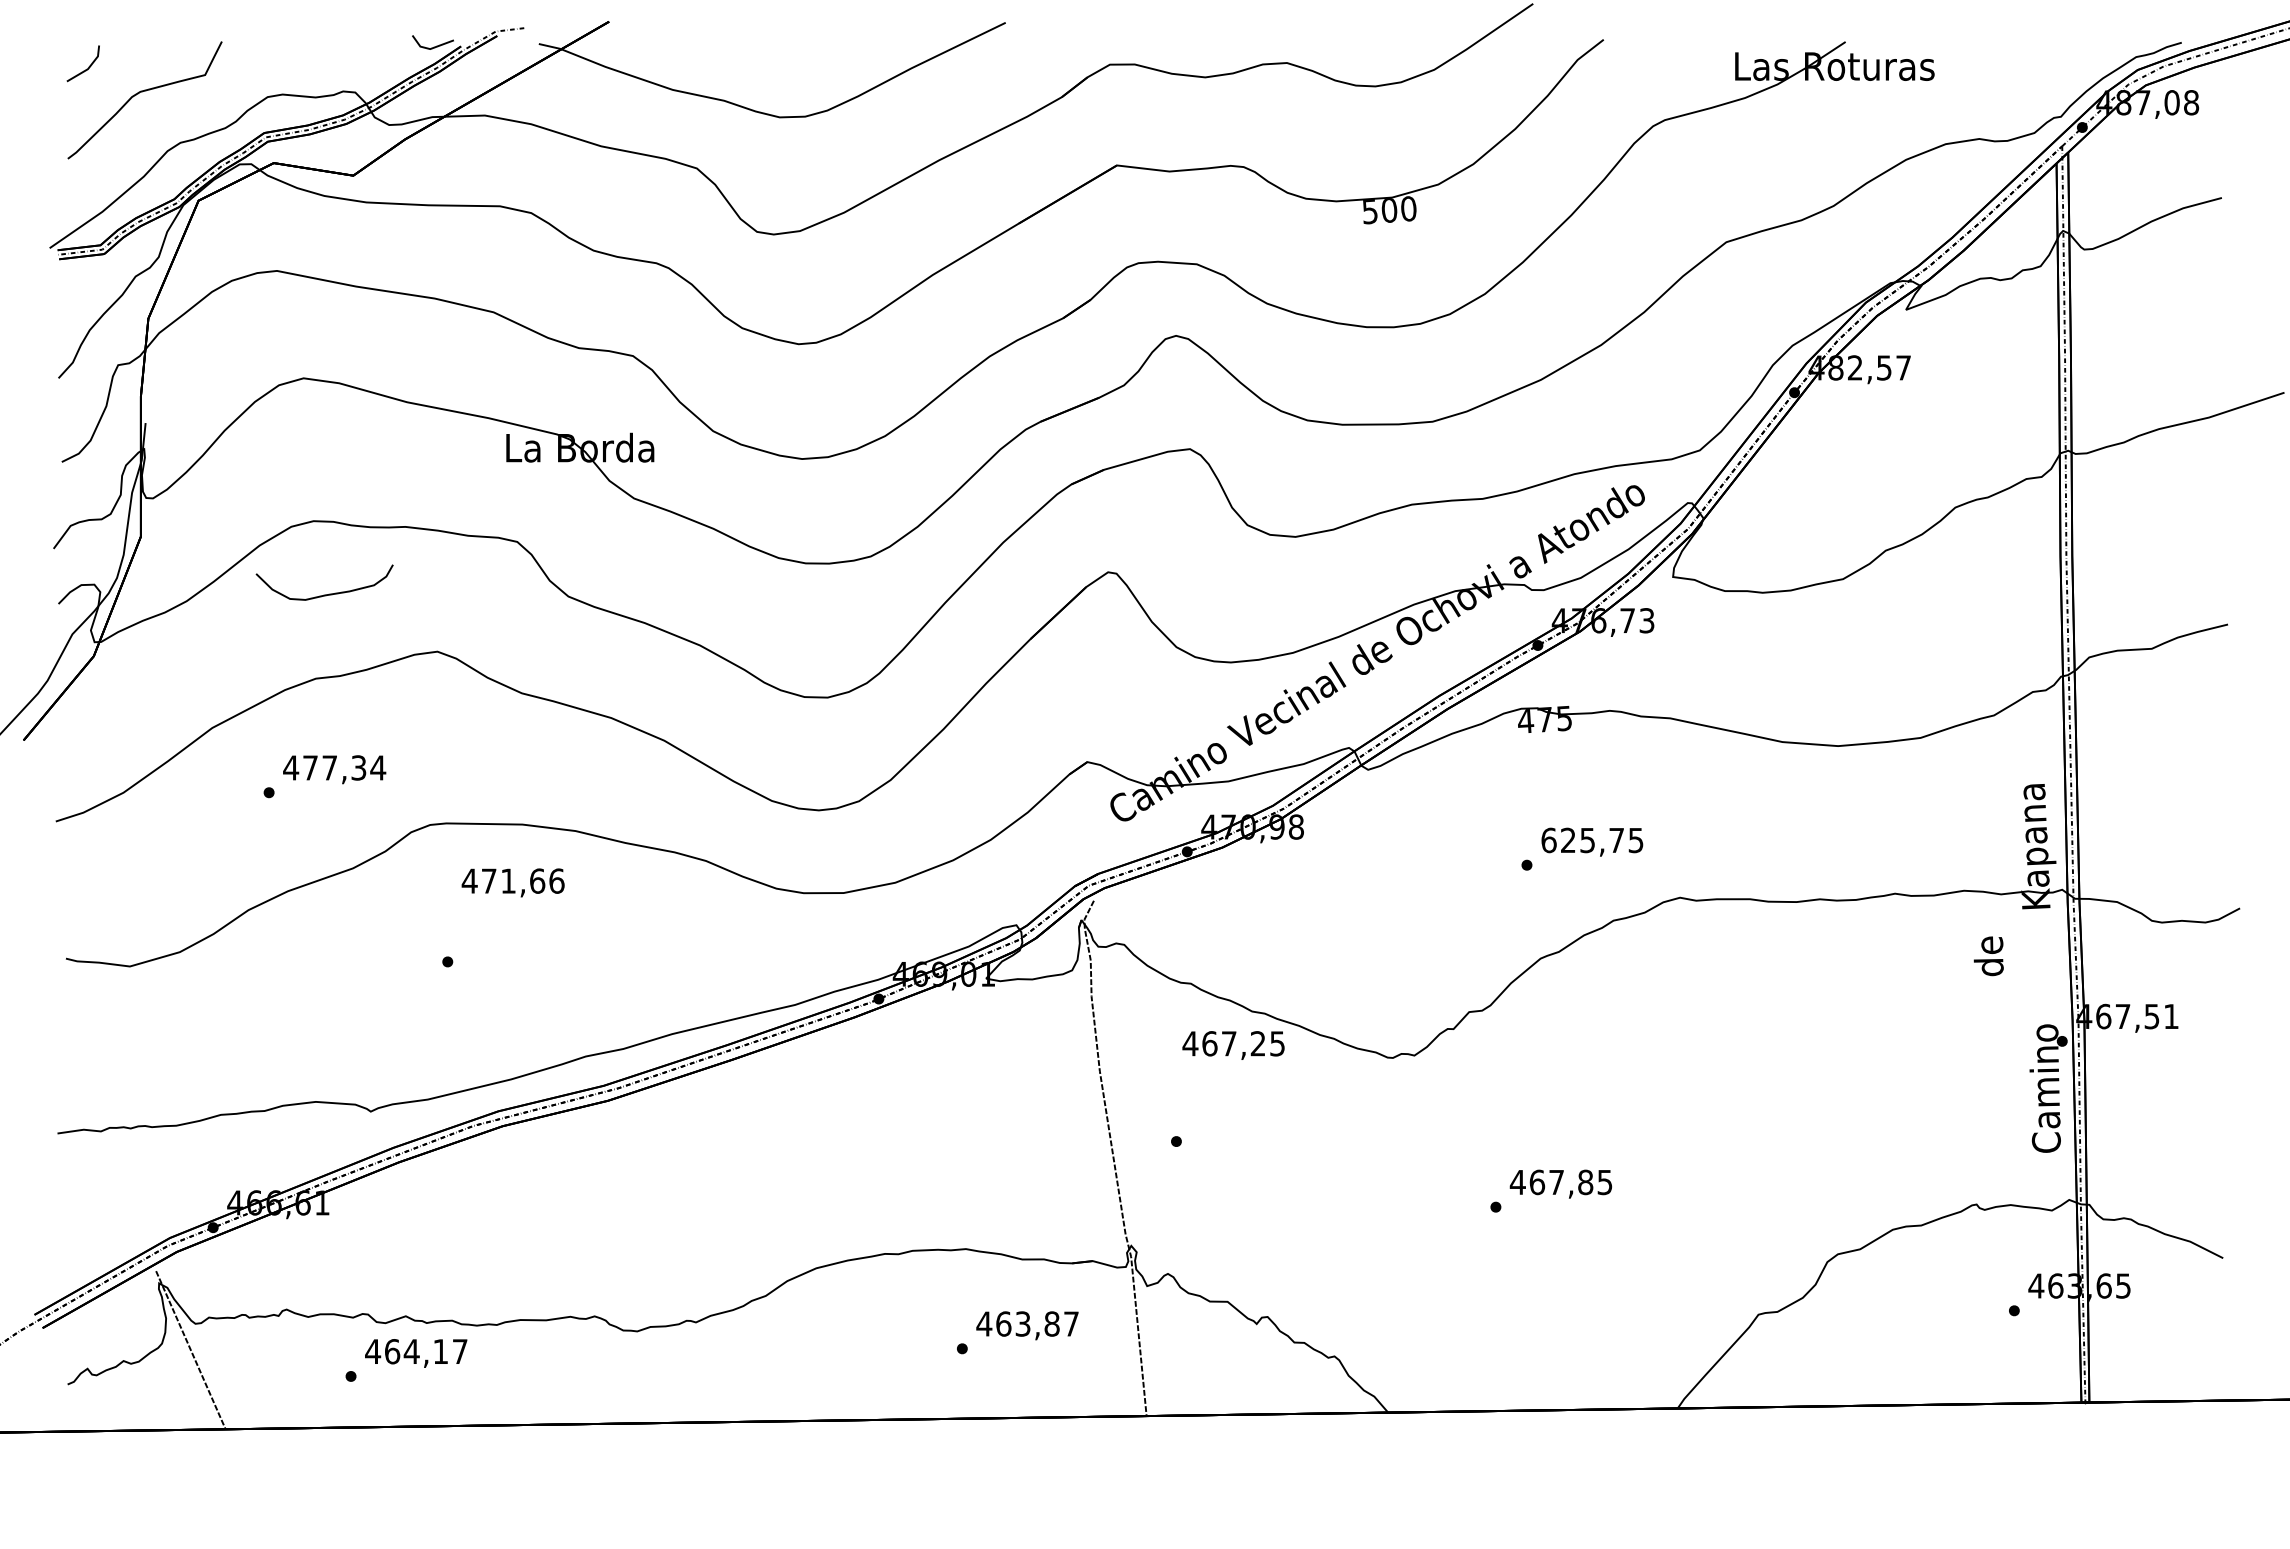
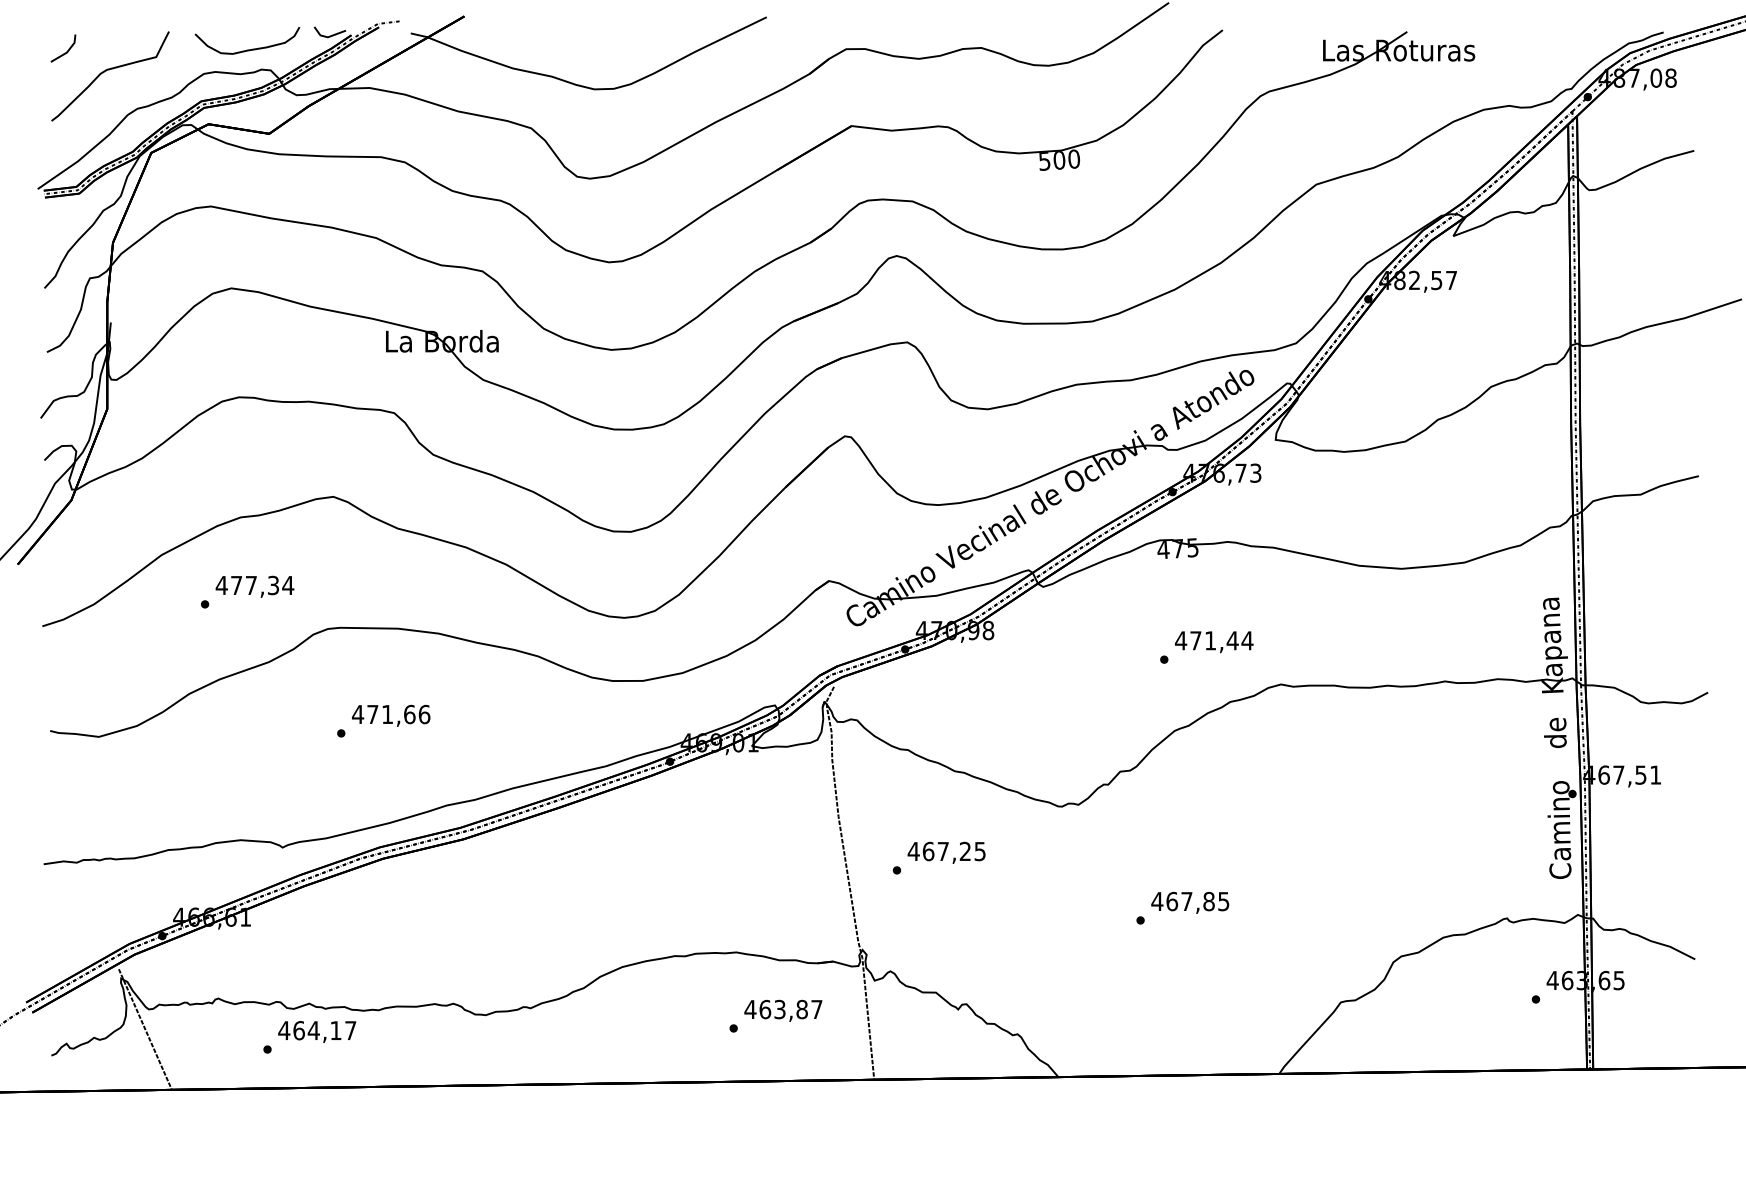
curve: (324, 594) -> (247, 49), moved
text: (1592, 840) -> (1214, 640), 625,75 -> 471,44
text: (512, 882) -> (390, 715), moved
text: (1988, 956) -> (1555, 733), moved
text: (1233, 1045) -> (946, 852), moved

